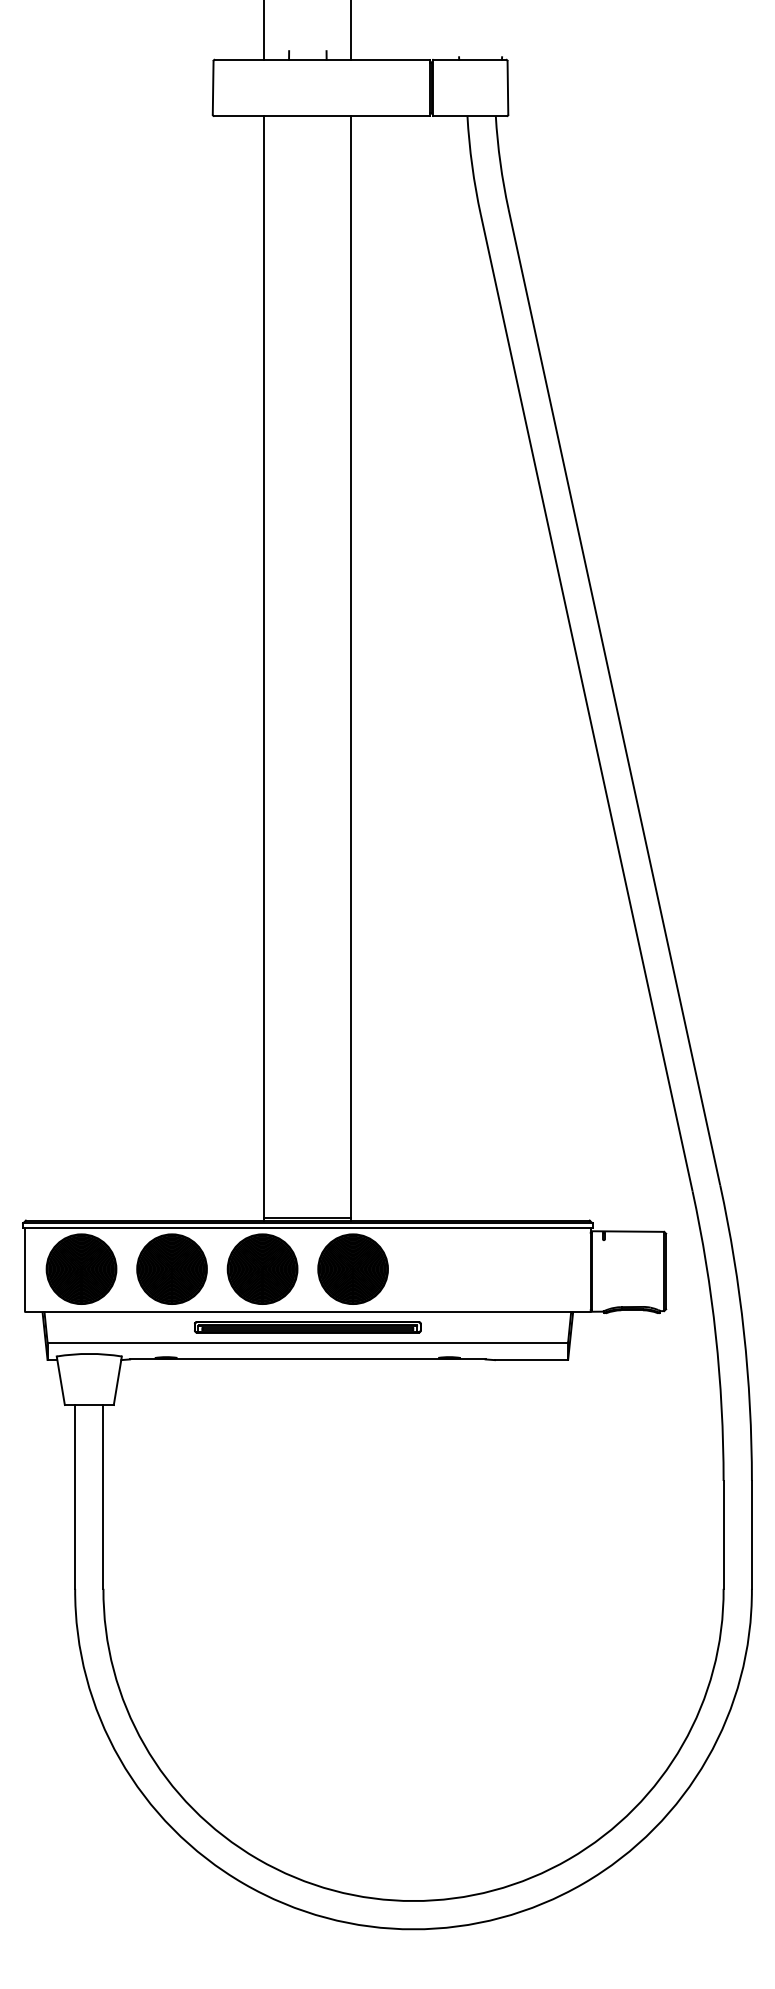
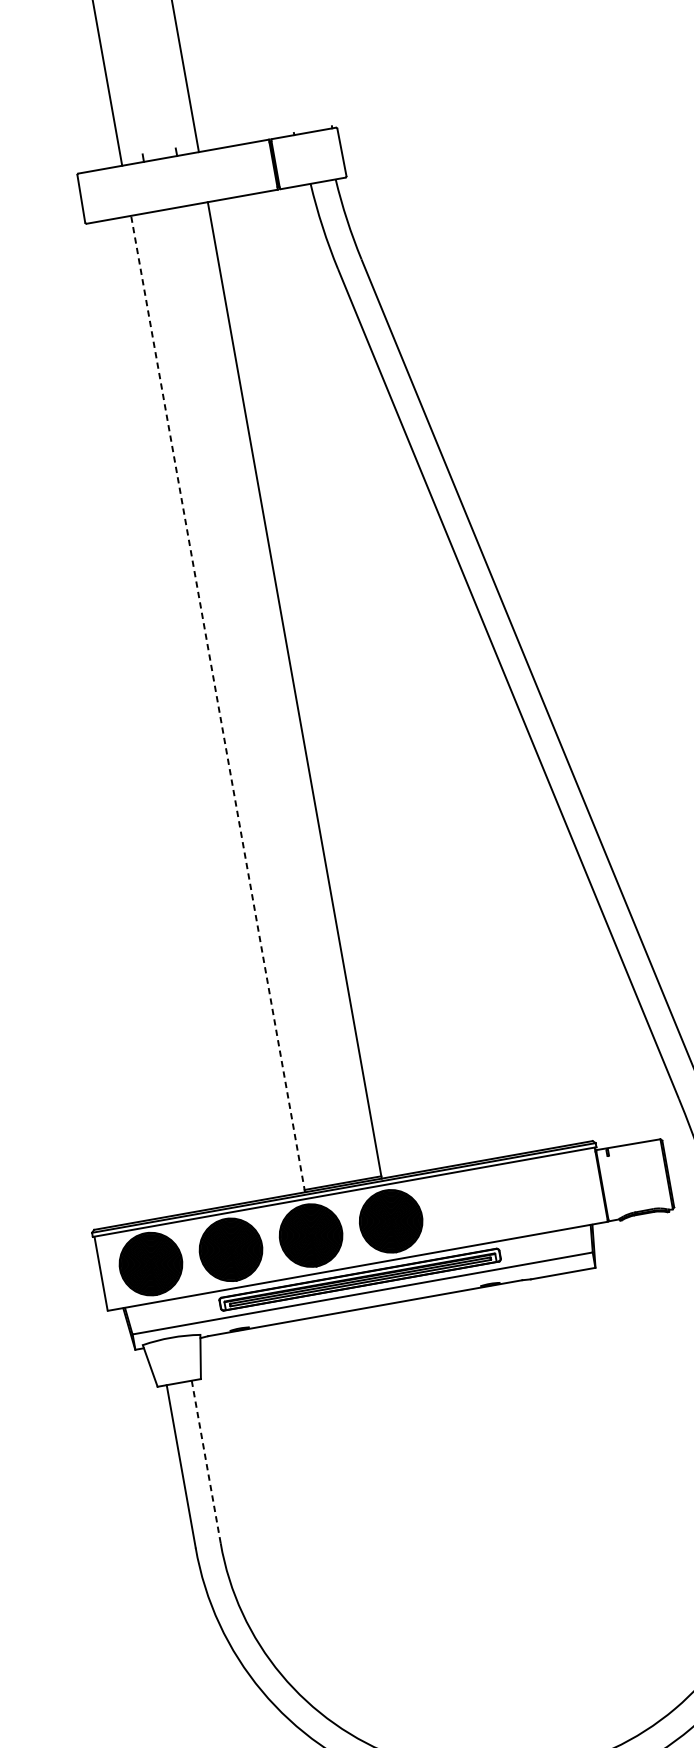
line: (264, 667) -> (217, 703), solid -> dashed
part: (307, 1327) -> (359, 1280), size x1.4
line: (103, 1496) -> (206, 1461), solid -> dashed

